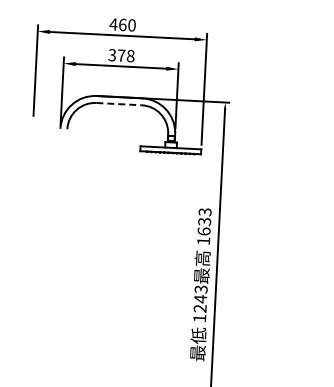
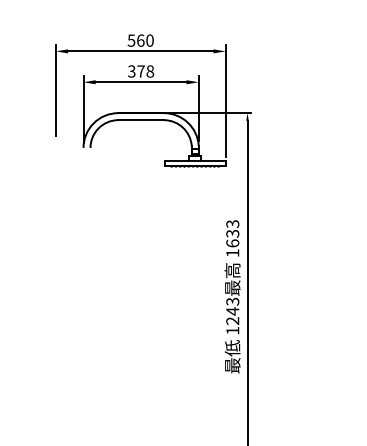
text: (113, 24) -> (131, 40), 460 -> 560
line: (119, 104) -> (141, 120), dashed -> solid

